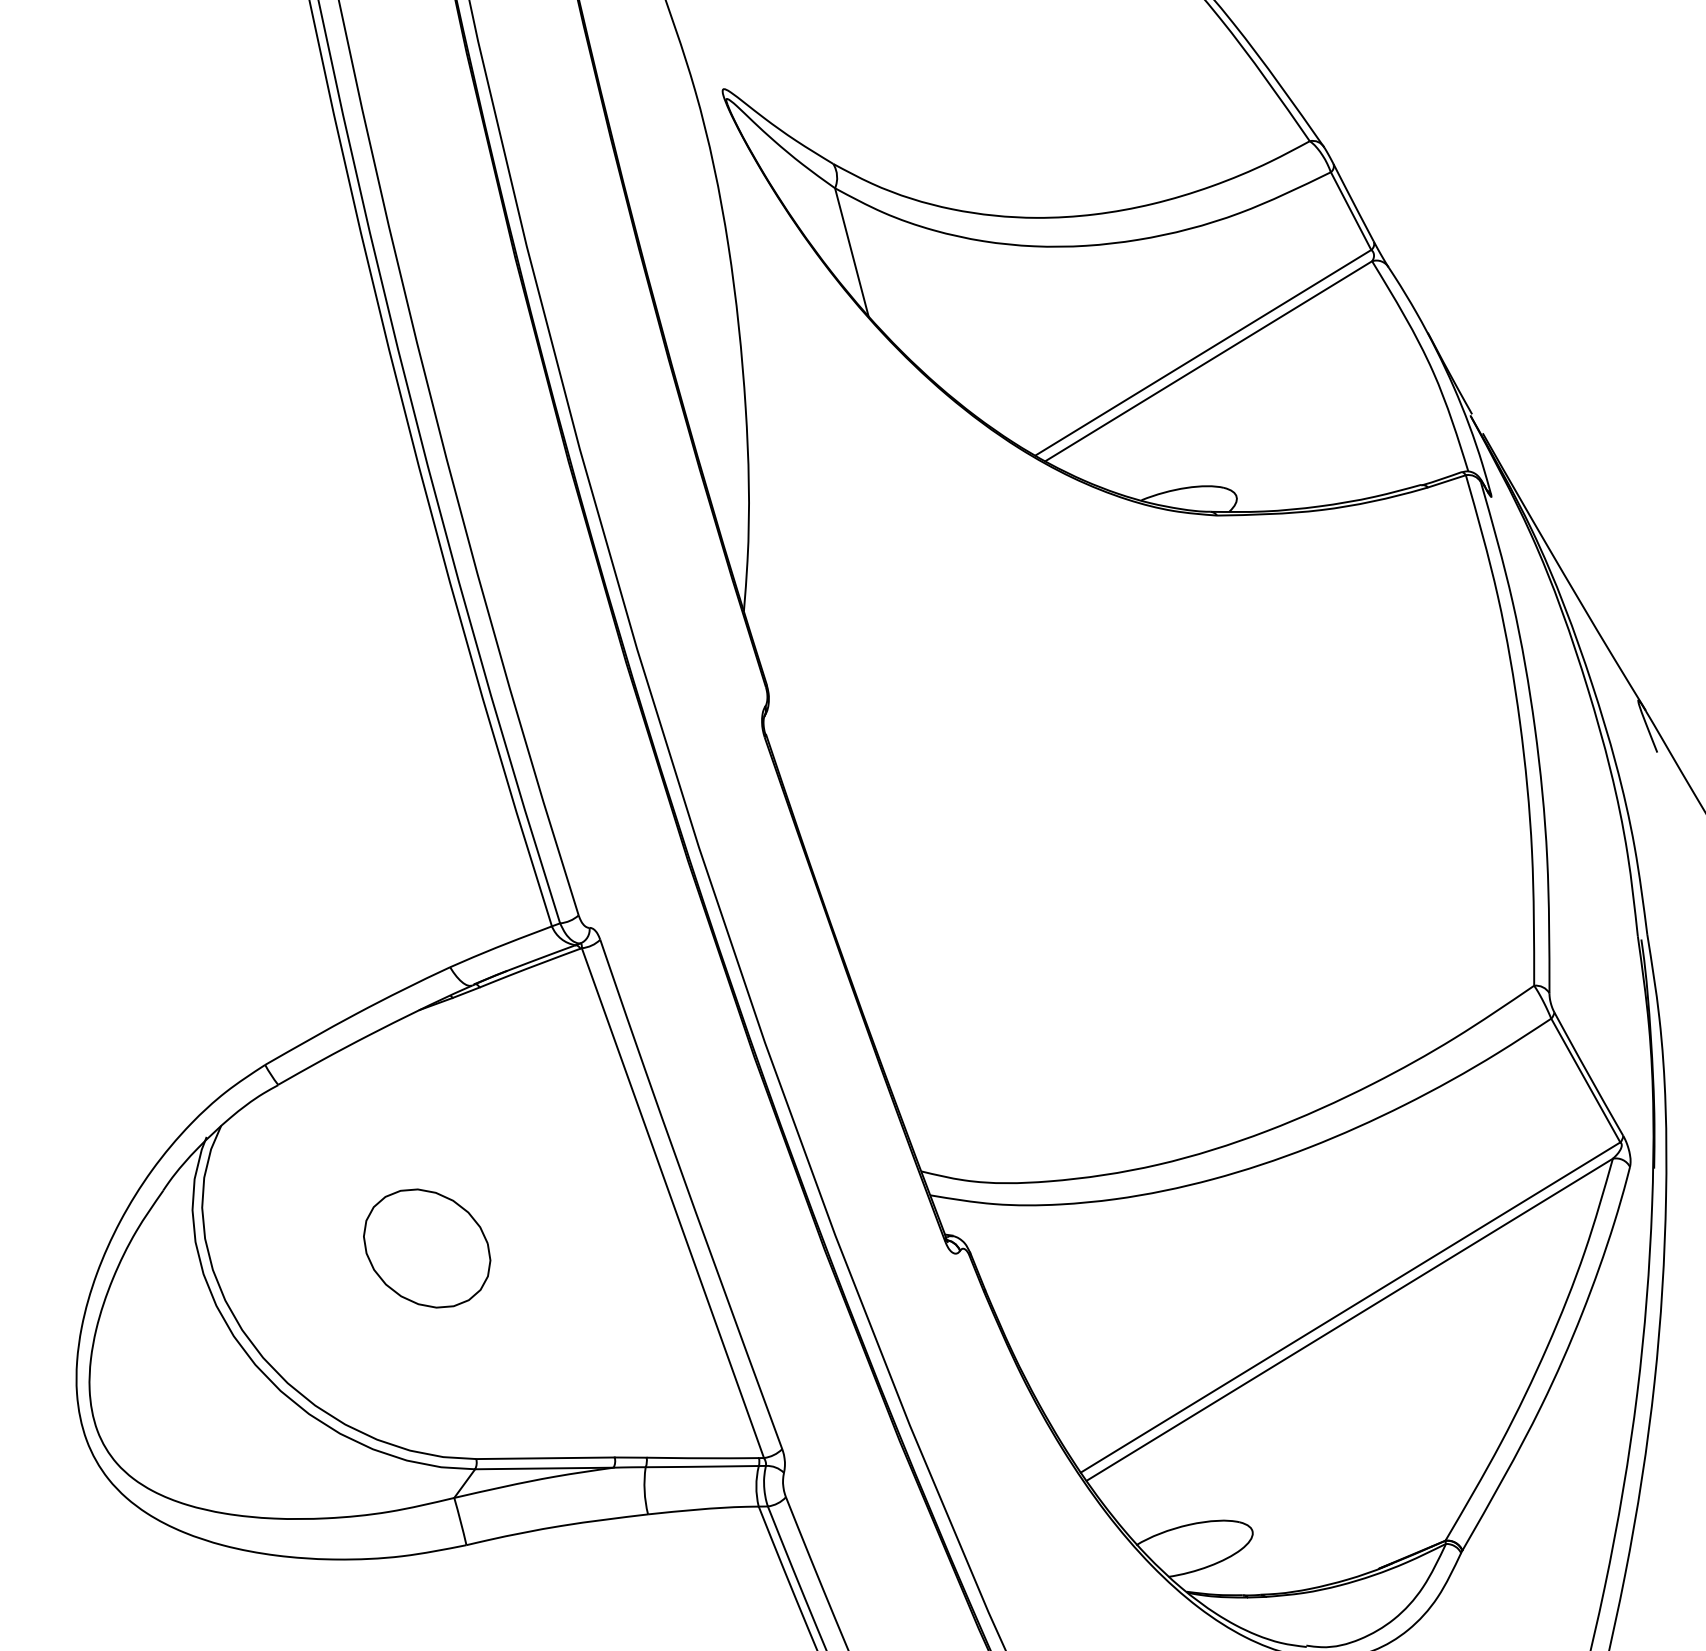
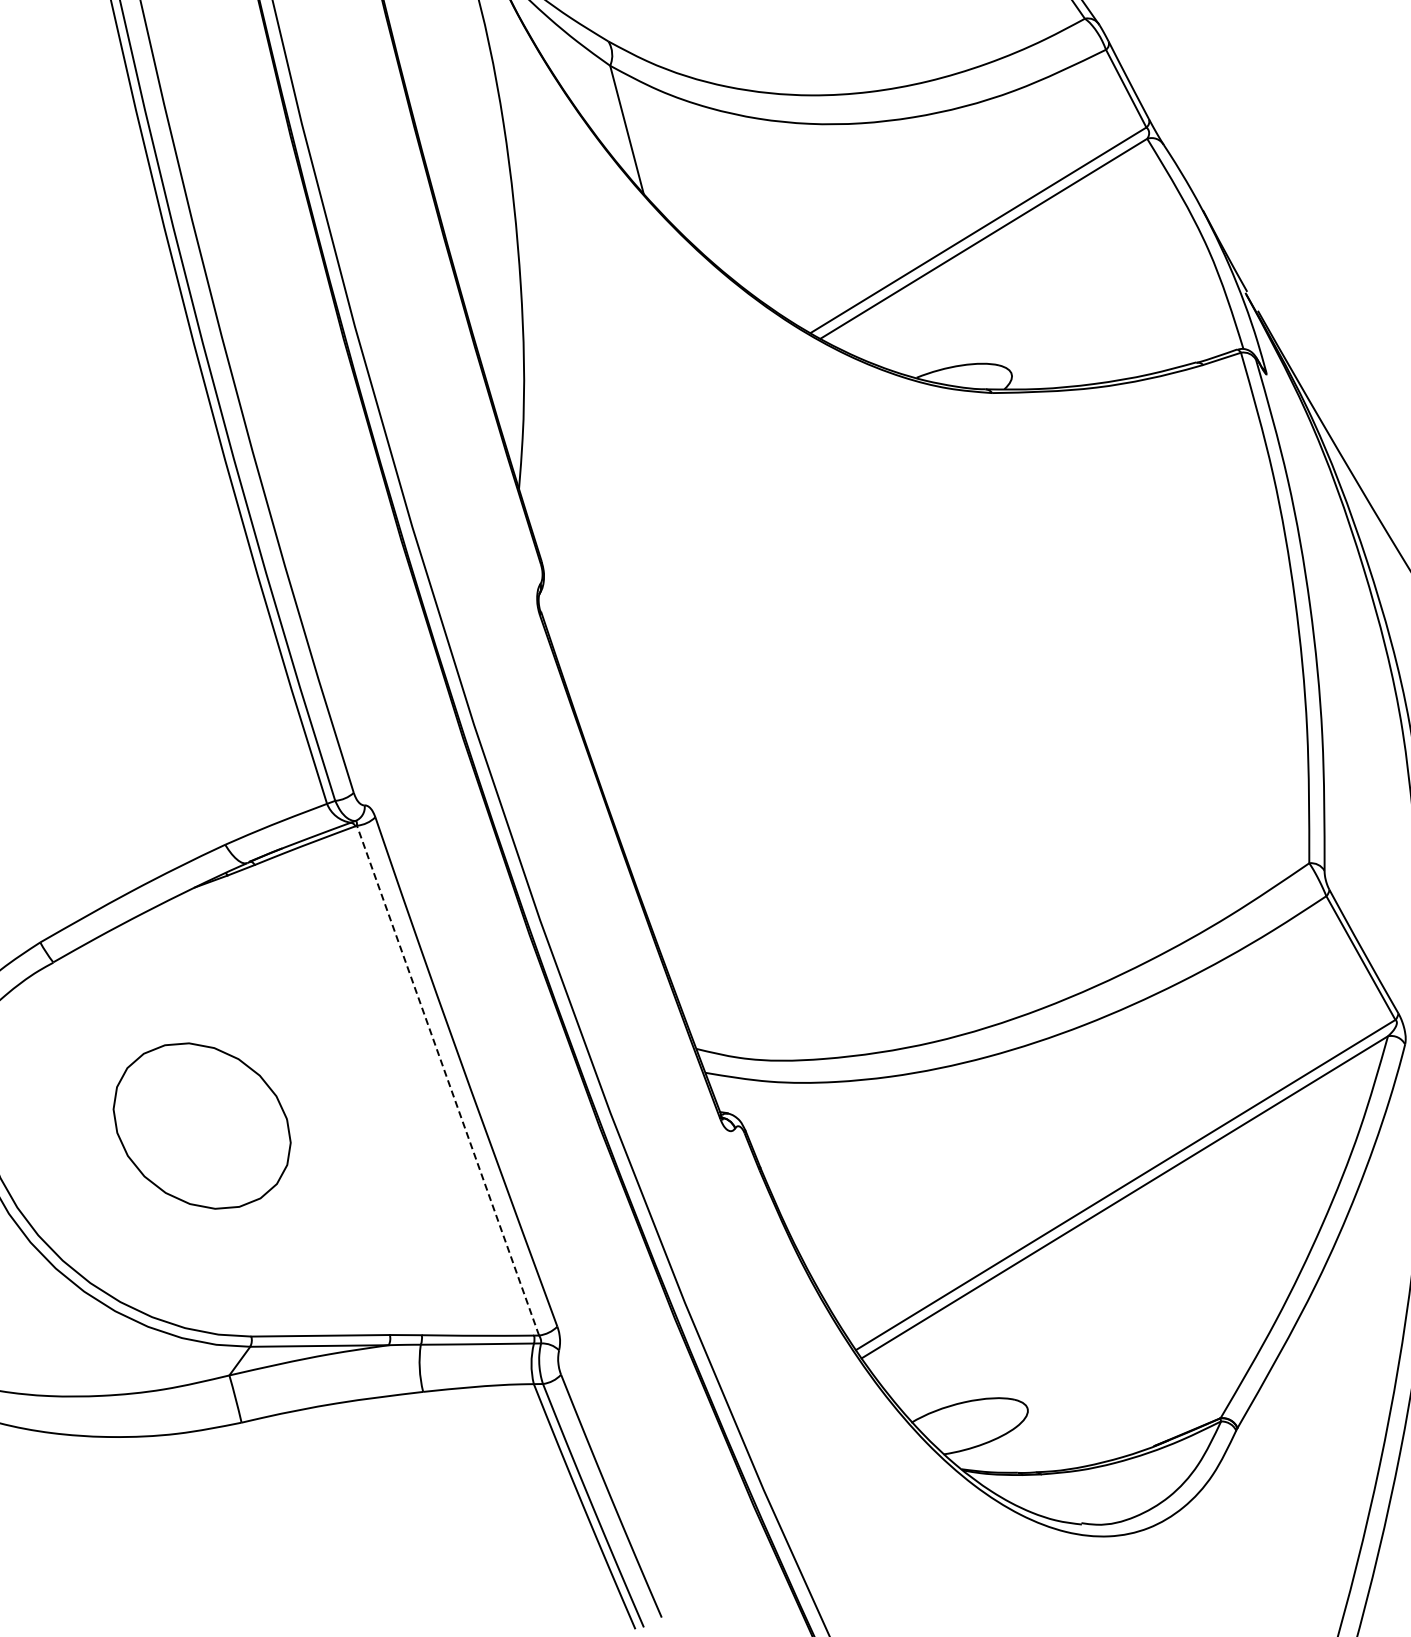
line: (672, 1203) -> (447, 1081), solid -> dashed
part: (427, 1248) -> (202, 1126), size x1.4

